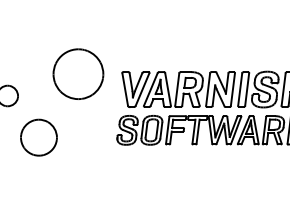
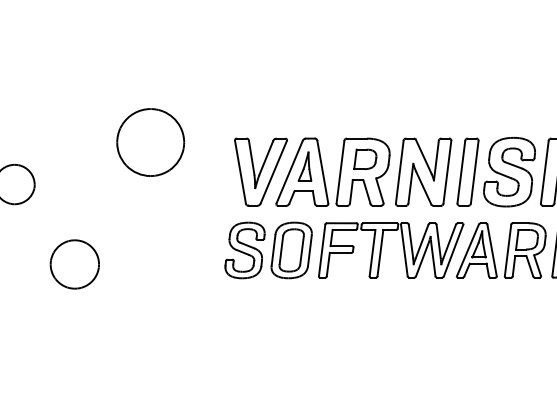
part: (78, 73) -> (150, 141), size x0.7
part: (38, 137) -> (73, 264), size x0.7

